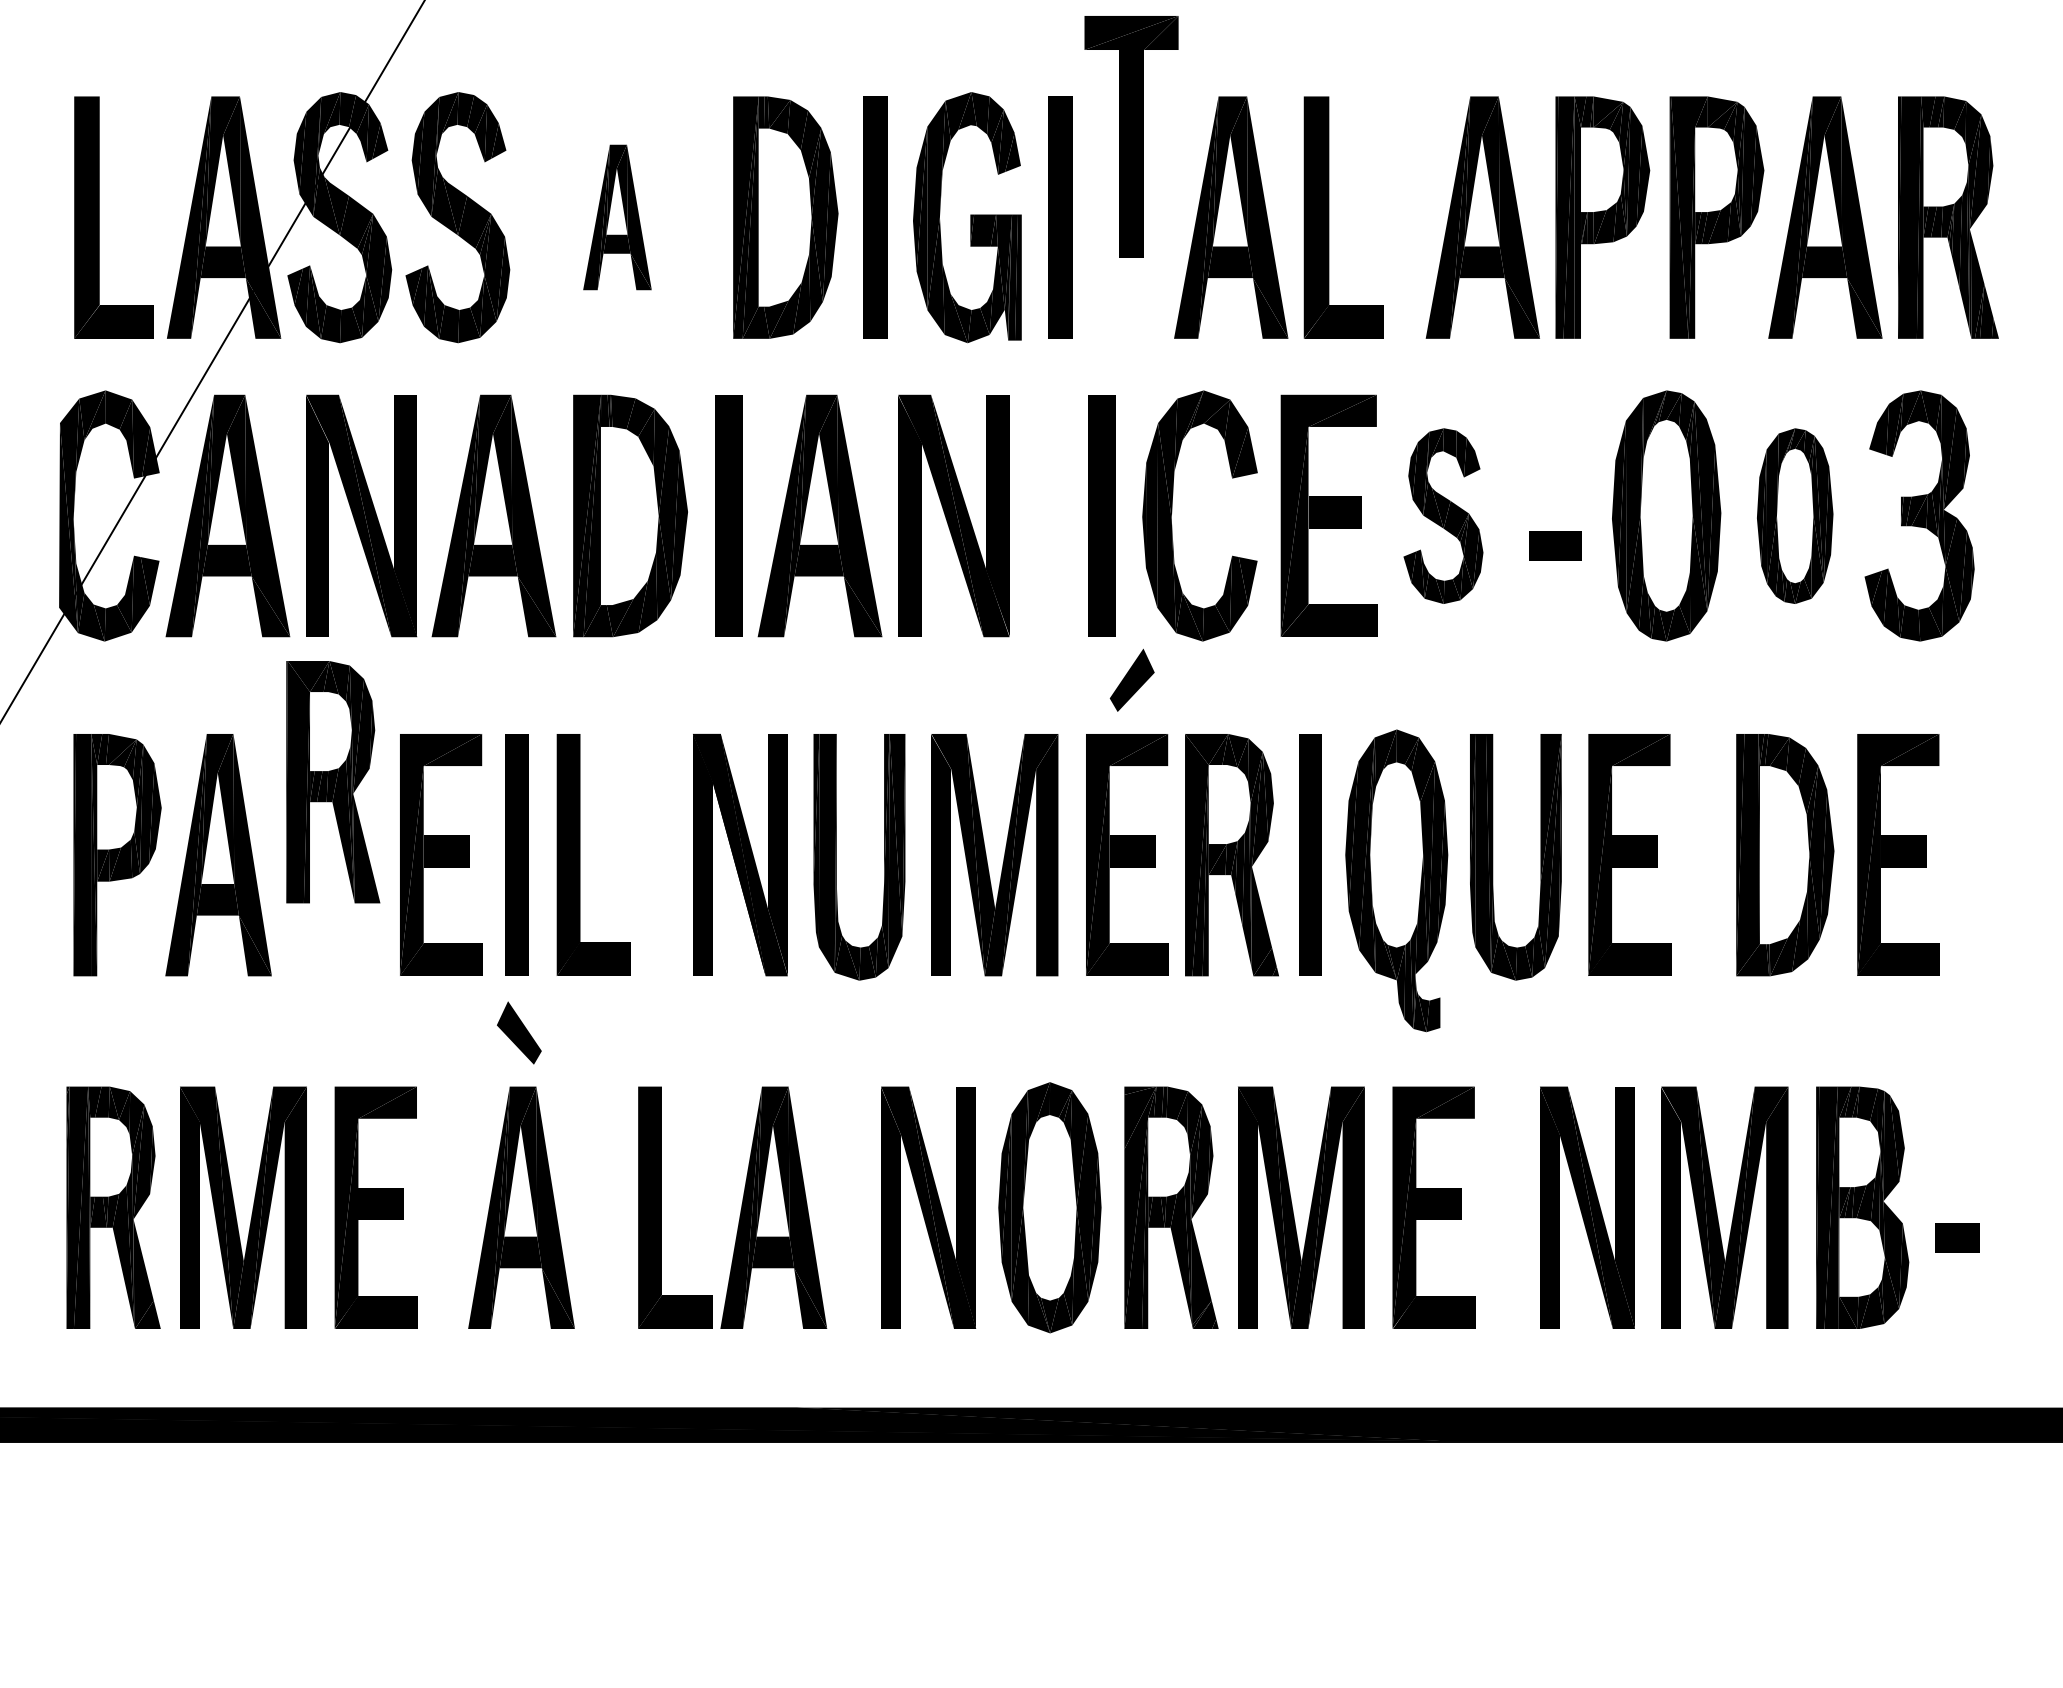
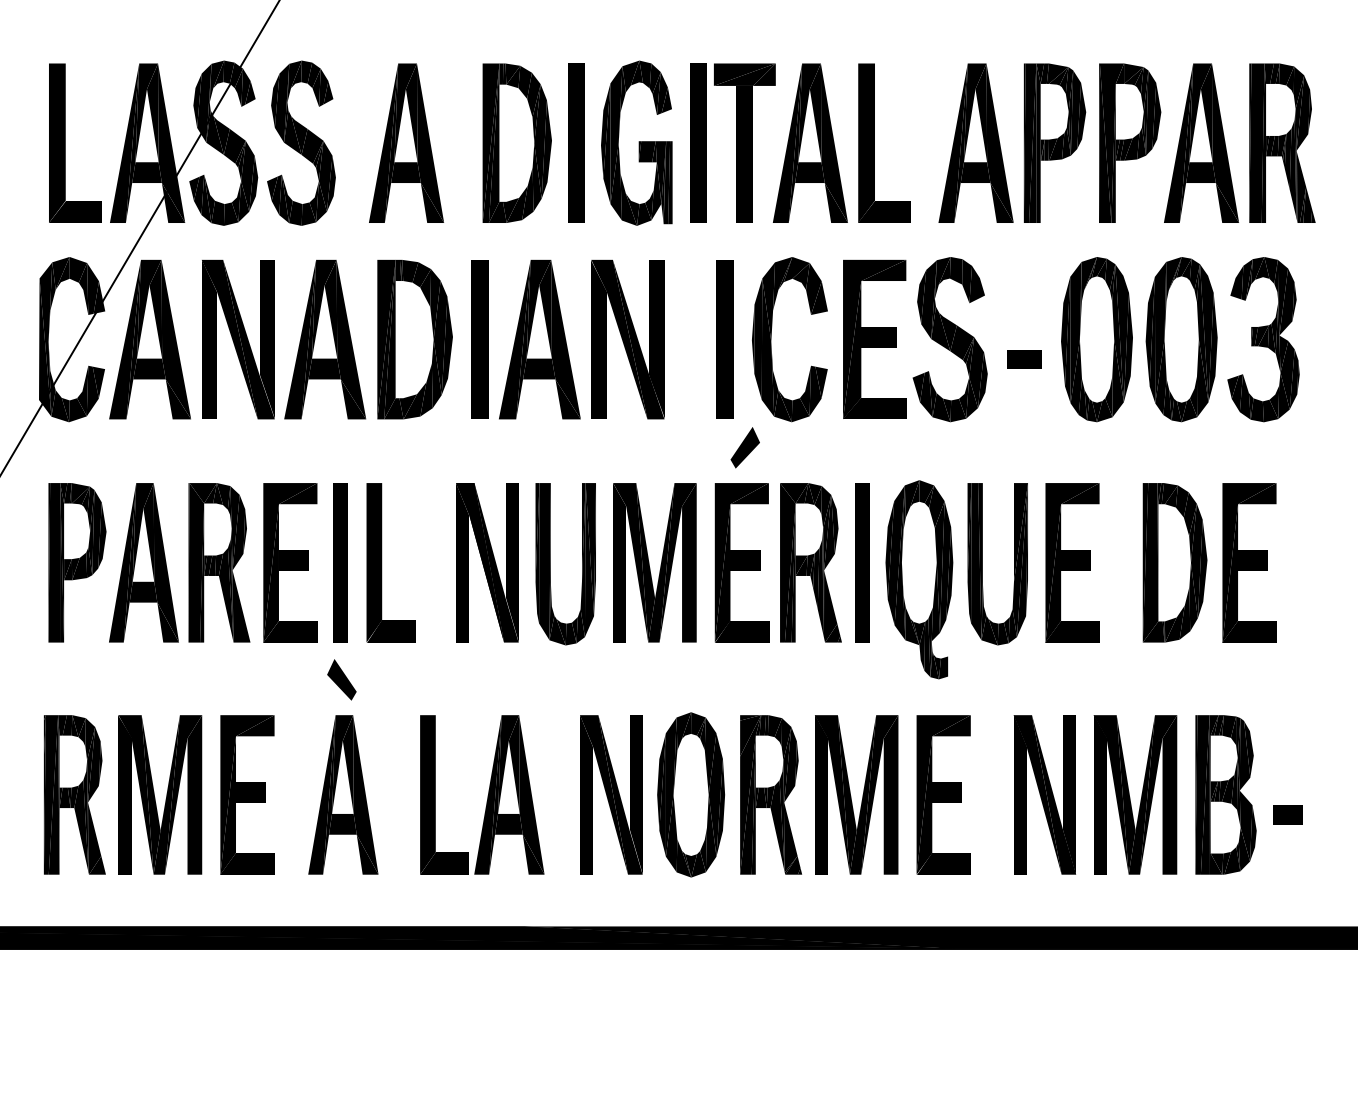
part: (1131, 135) -> (744, 142), moved
part: (617, 216) -> (406, 142), size x1.67
part: (1442, 515) -> (949, 339), size x1.43
part: (1794, 515) -> (1181, 339), size x1.43
part: (333, 781) -> (219, 562), moved

